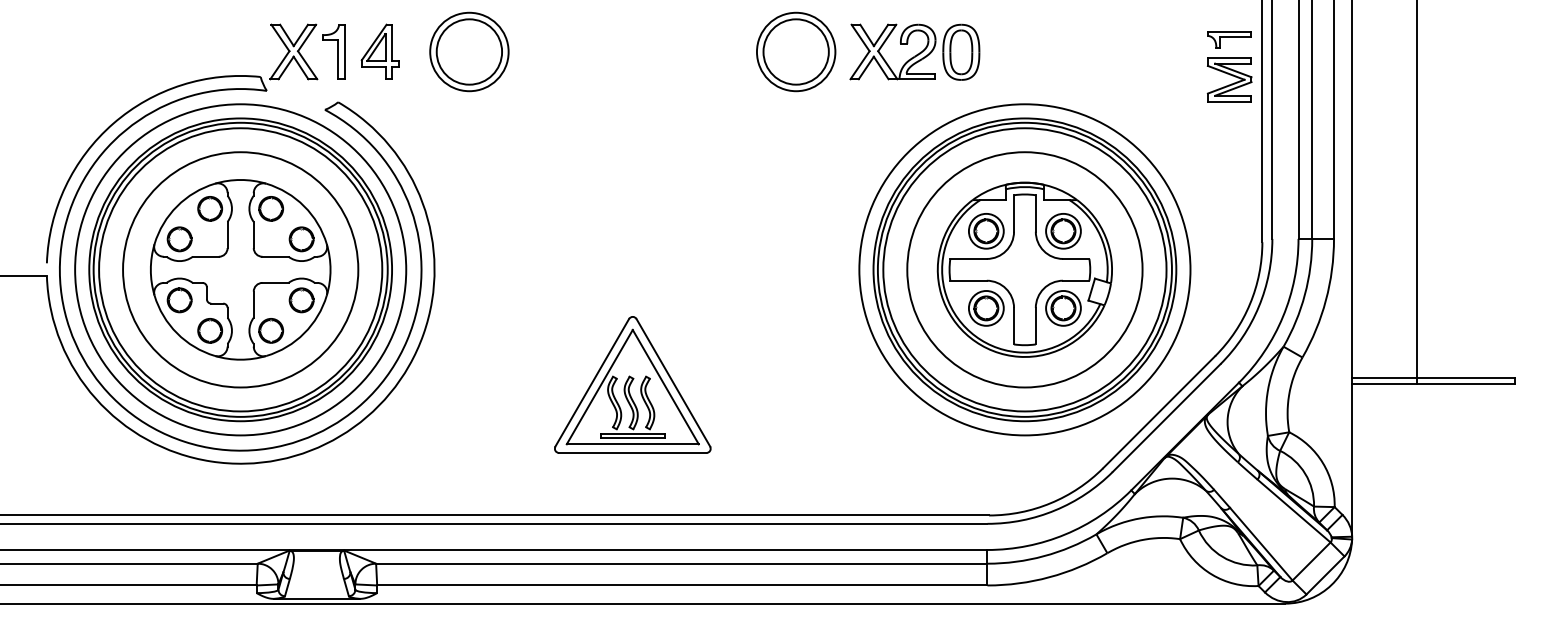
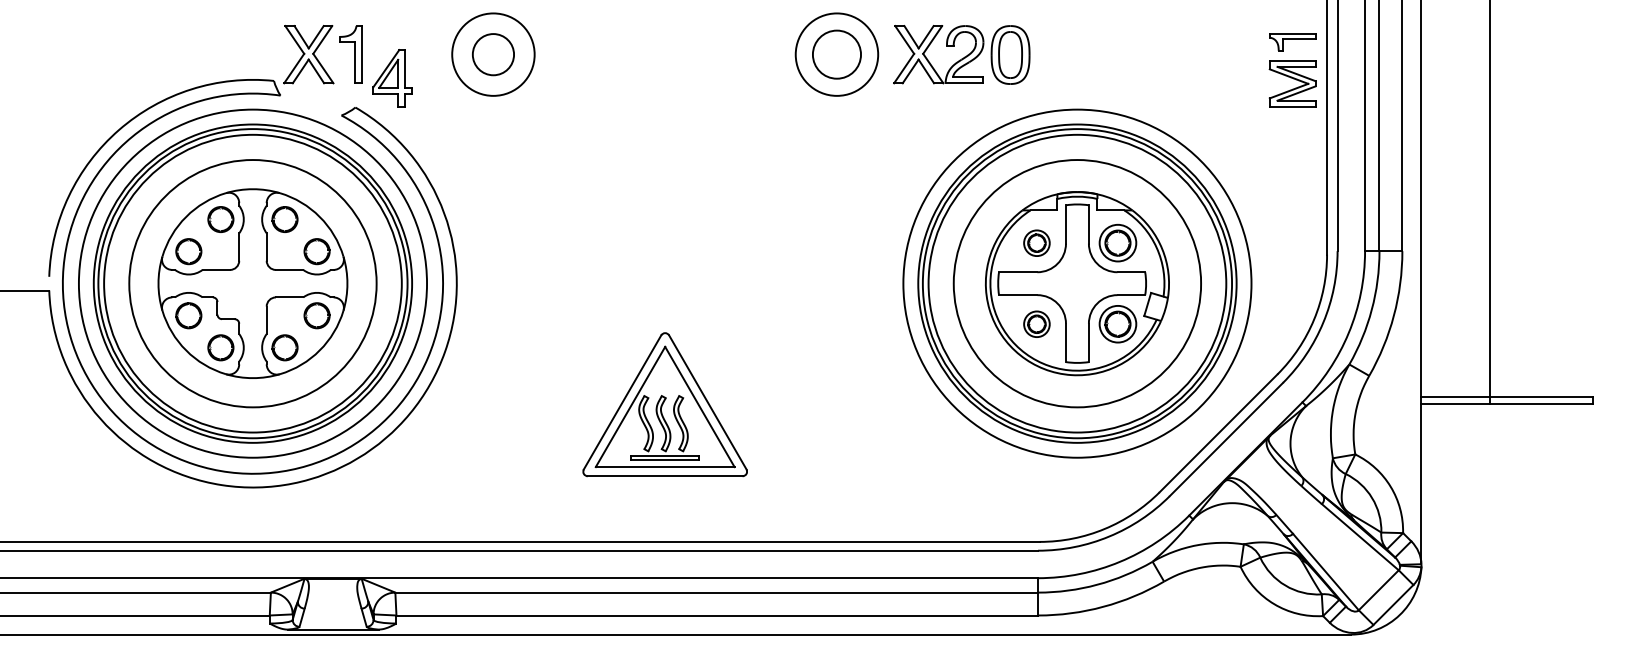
part: (380, 51) -> (392, 78), moved
circle: (469, 51) -> (493, 54), size x0.6
circle: (795, 51) -> (836, 54), size x0.7
part: (985, 231) -> (1036, 243), size x0.7
part: (985, 308) -> (1036, 324), size x0.7

